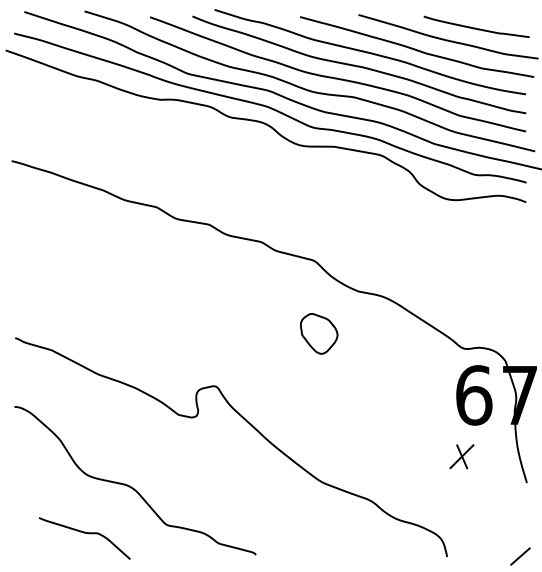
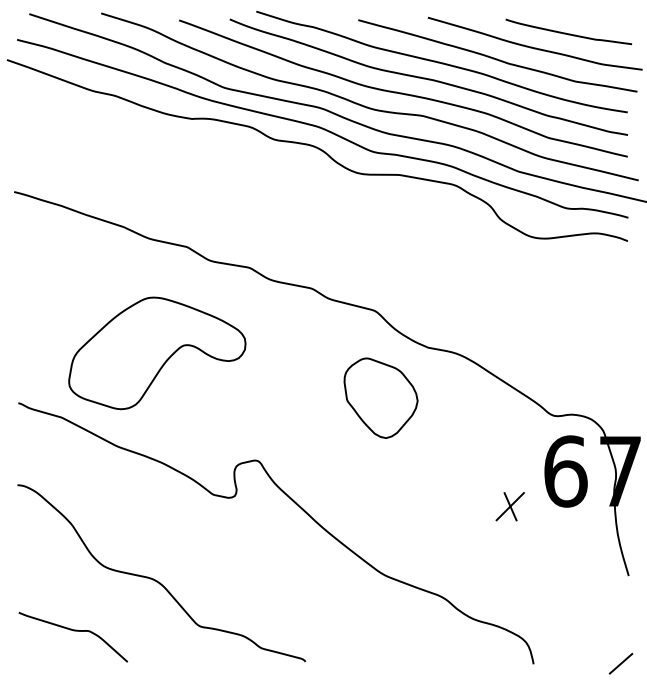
part: (131, 296) -> (157, 353), added
part: (318, 333) -> (380, 397), size x1.67
part: (461, 456) -> (509, 506), moved
curve: (84, 533) -> (73, 631), moved

